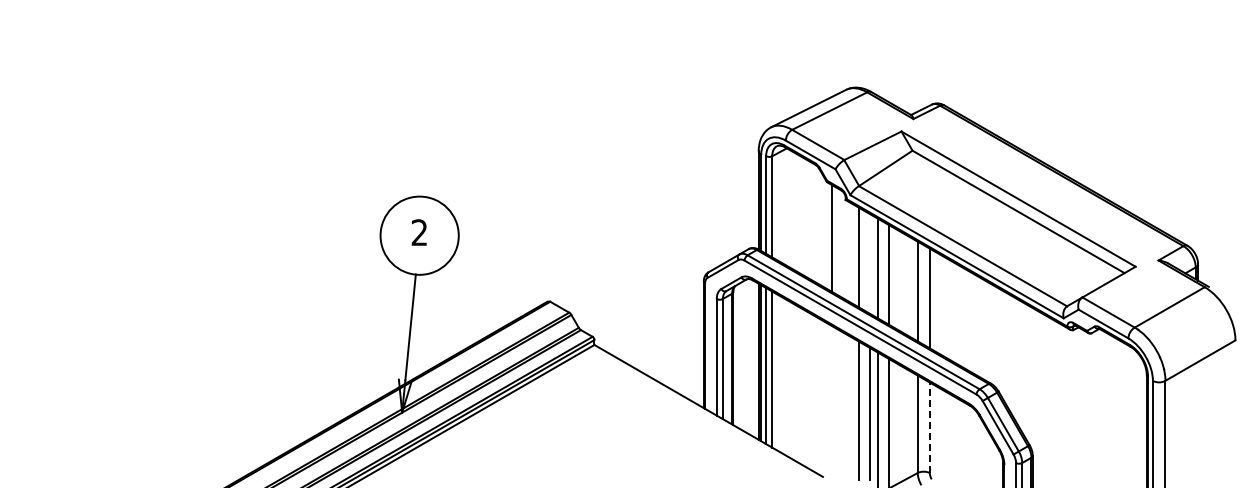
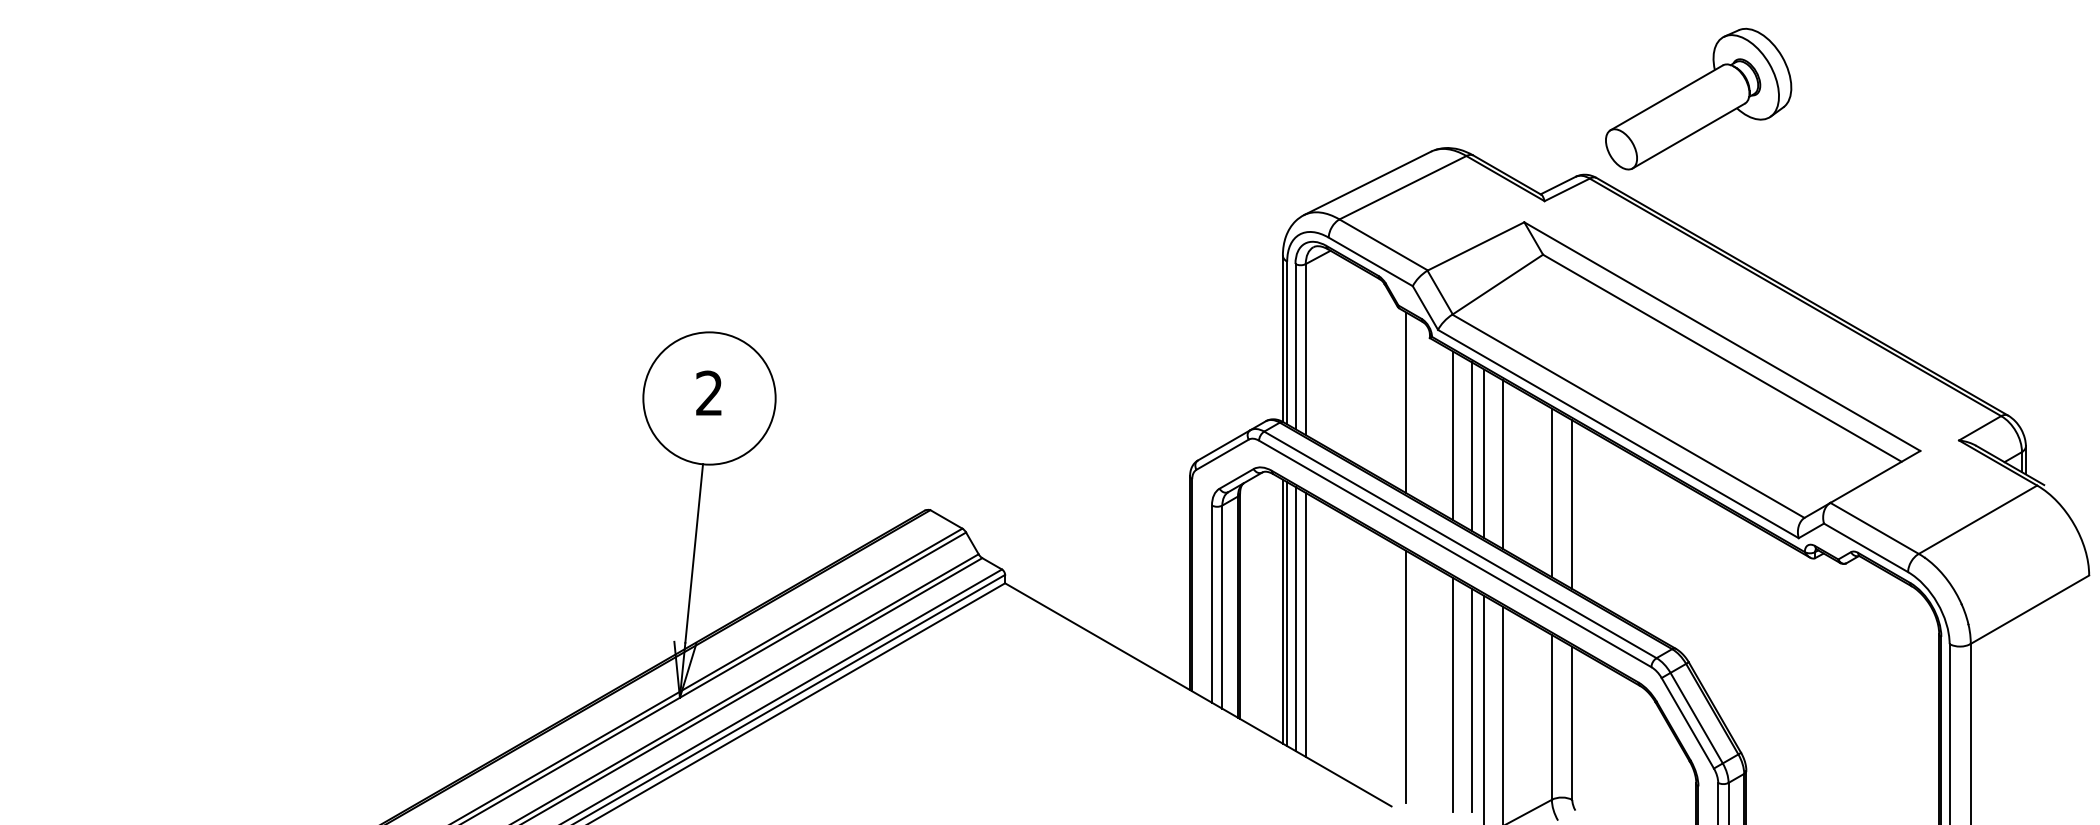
part: (1004, 58) -> (1698, 98), added
line: (870, 264) -> (1471, 447), added
line: (831, 399) -> (1405, 675), added
line: (929, 427) -> (1571, 722), dashed -> solid

